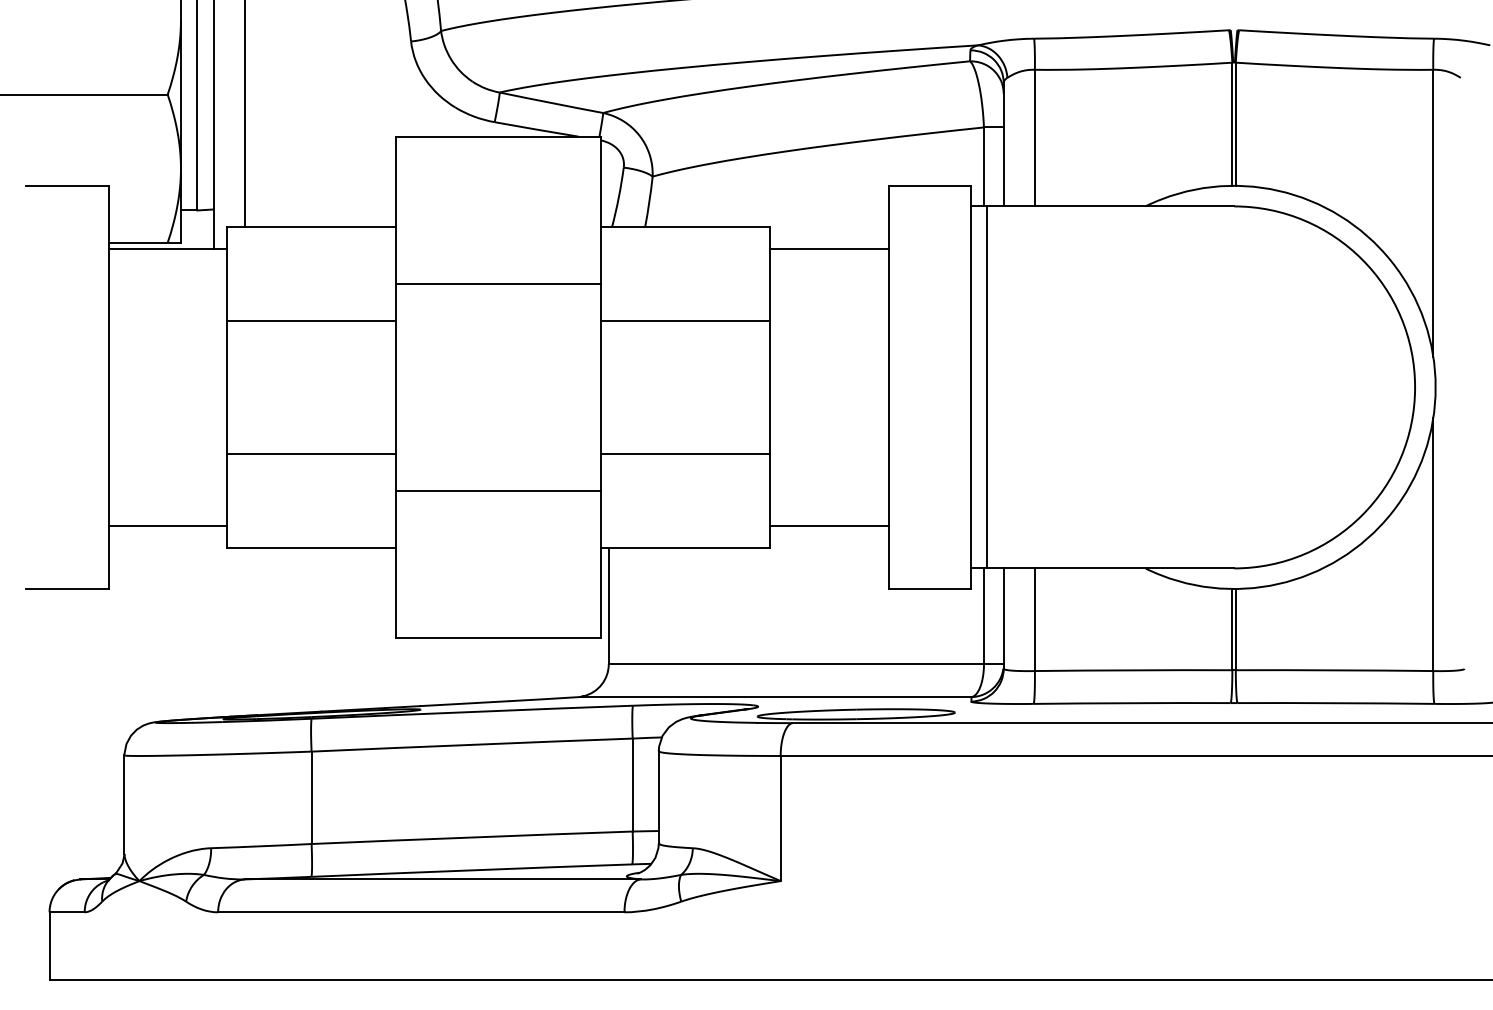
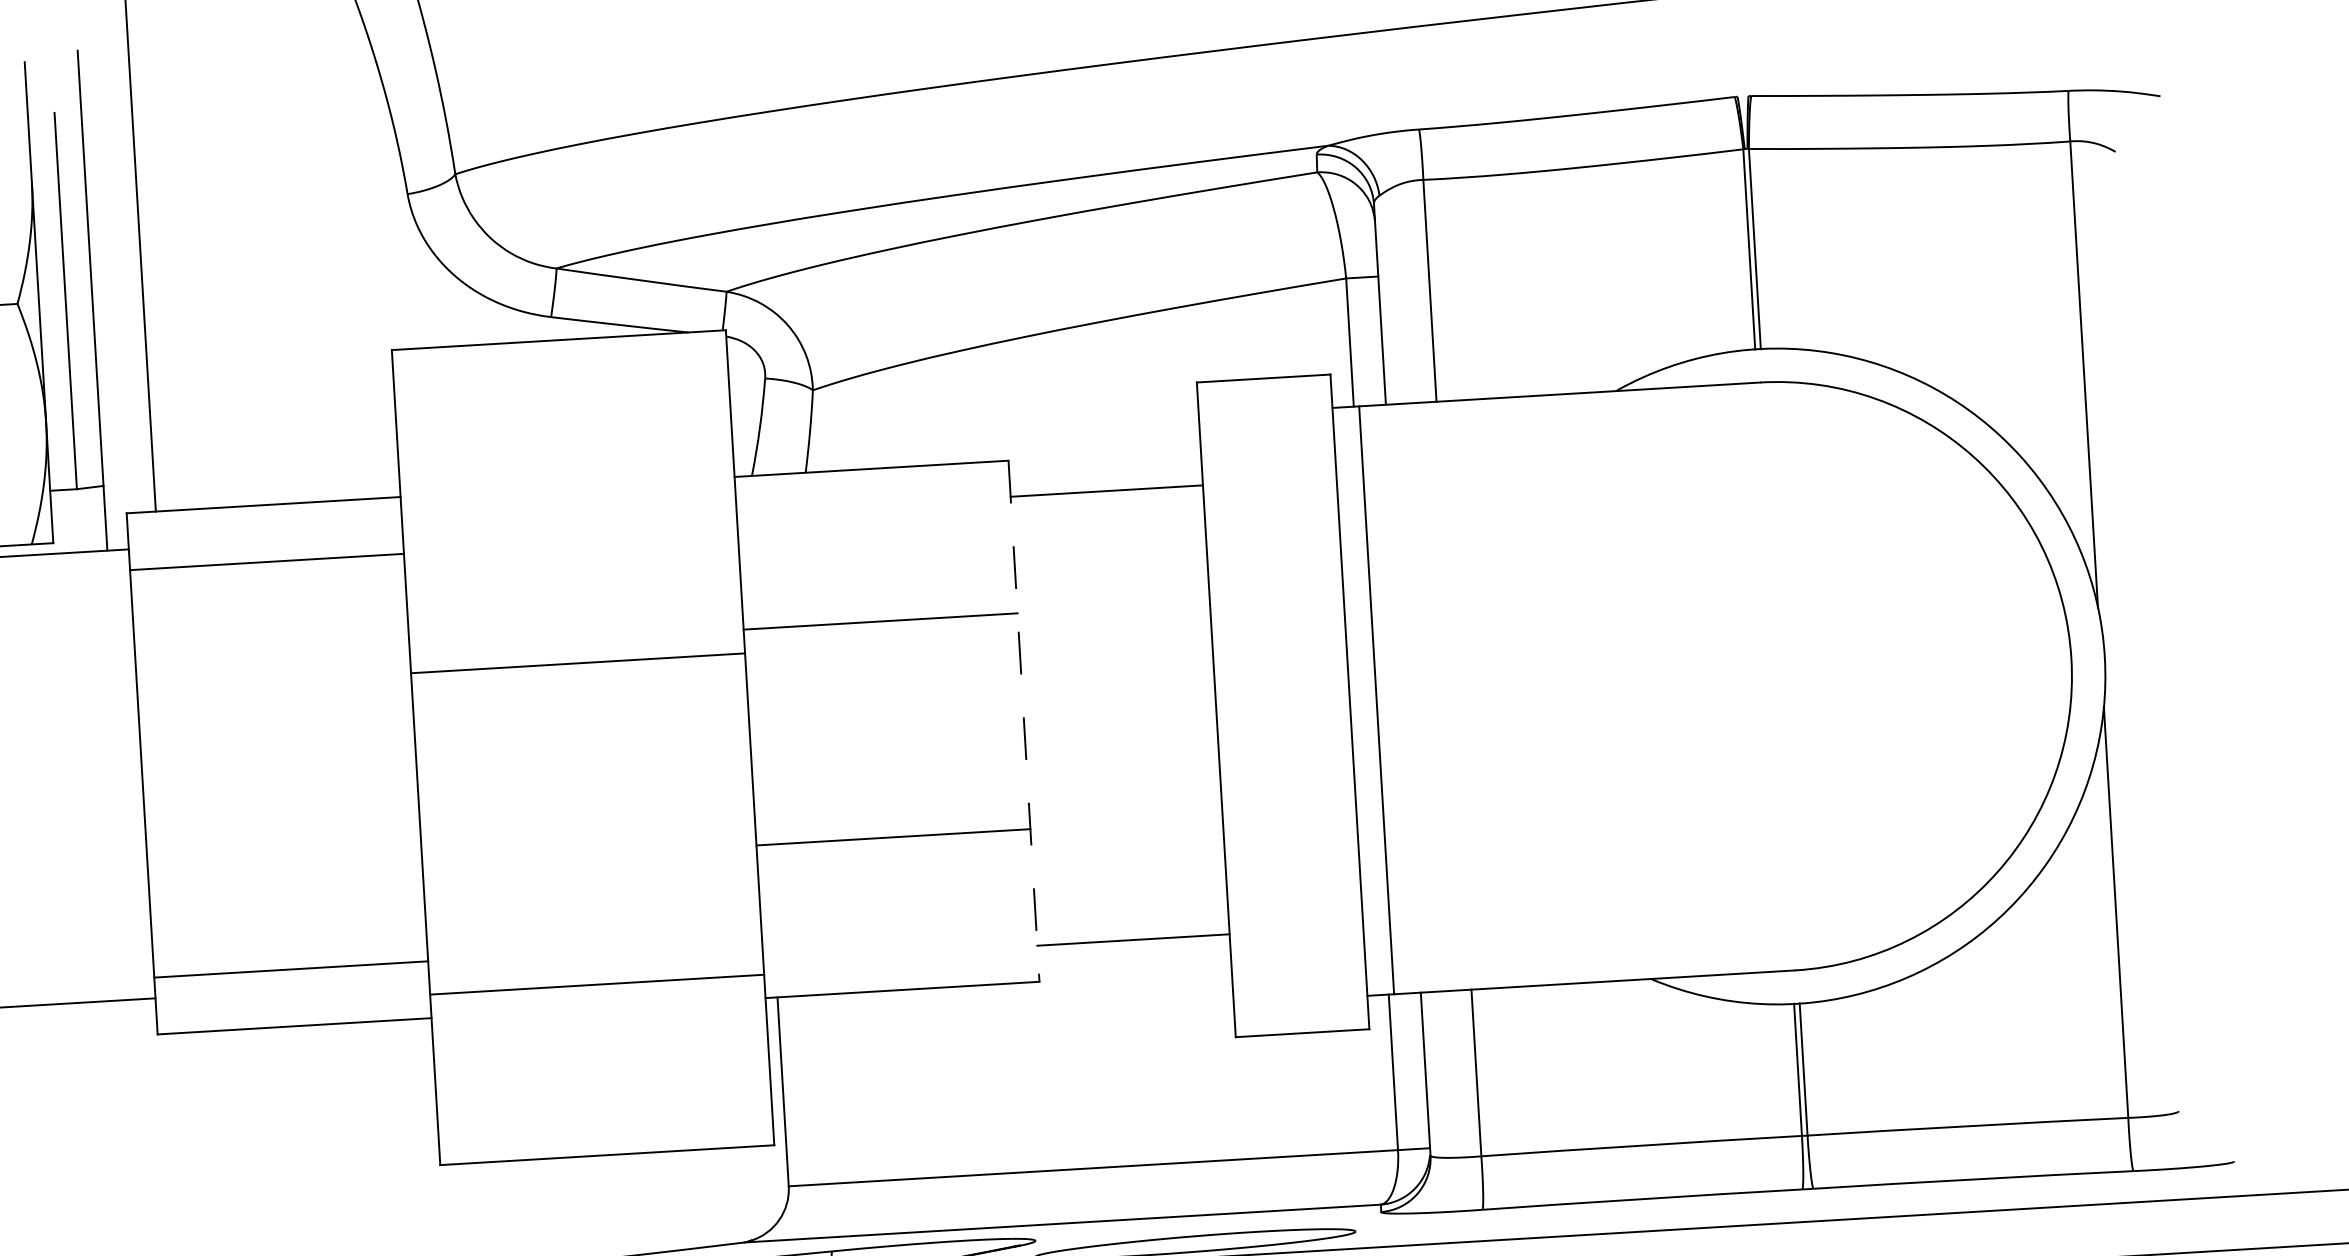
line: (498, 283) -> (577, 663), moved
line: (311, 321) -> (267, 562), moved
line: (770, 387) -> (1024, 721), solid -> dashed
line: (311, 454) -> (291, 970), moved
line: (498, 491) -> (597, 984), moved

